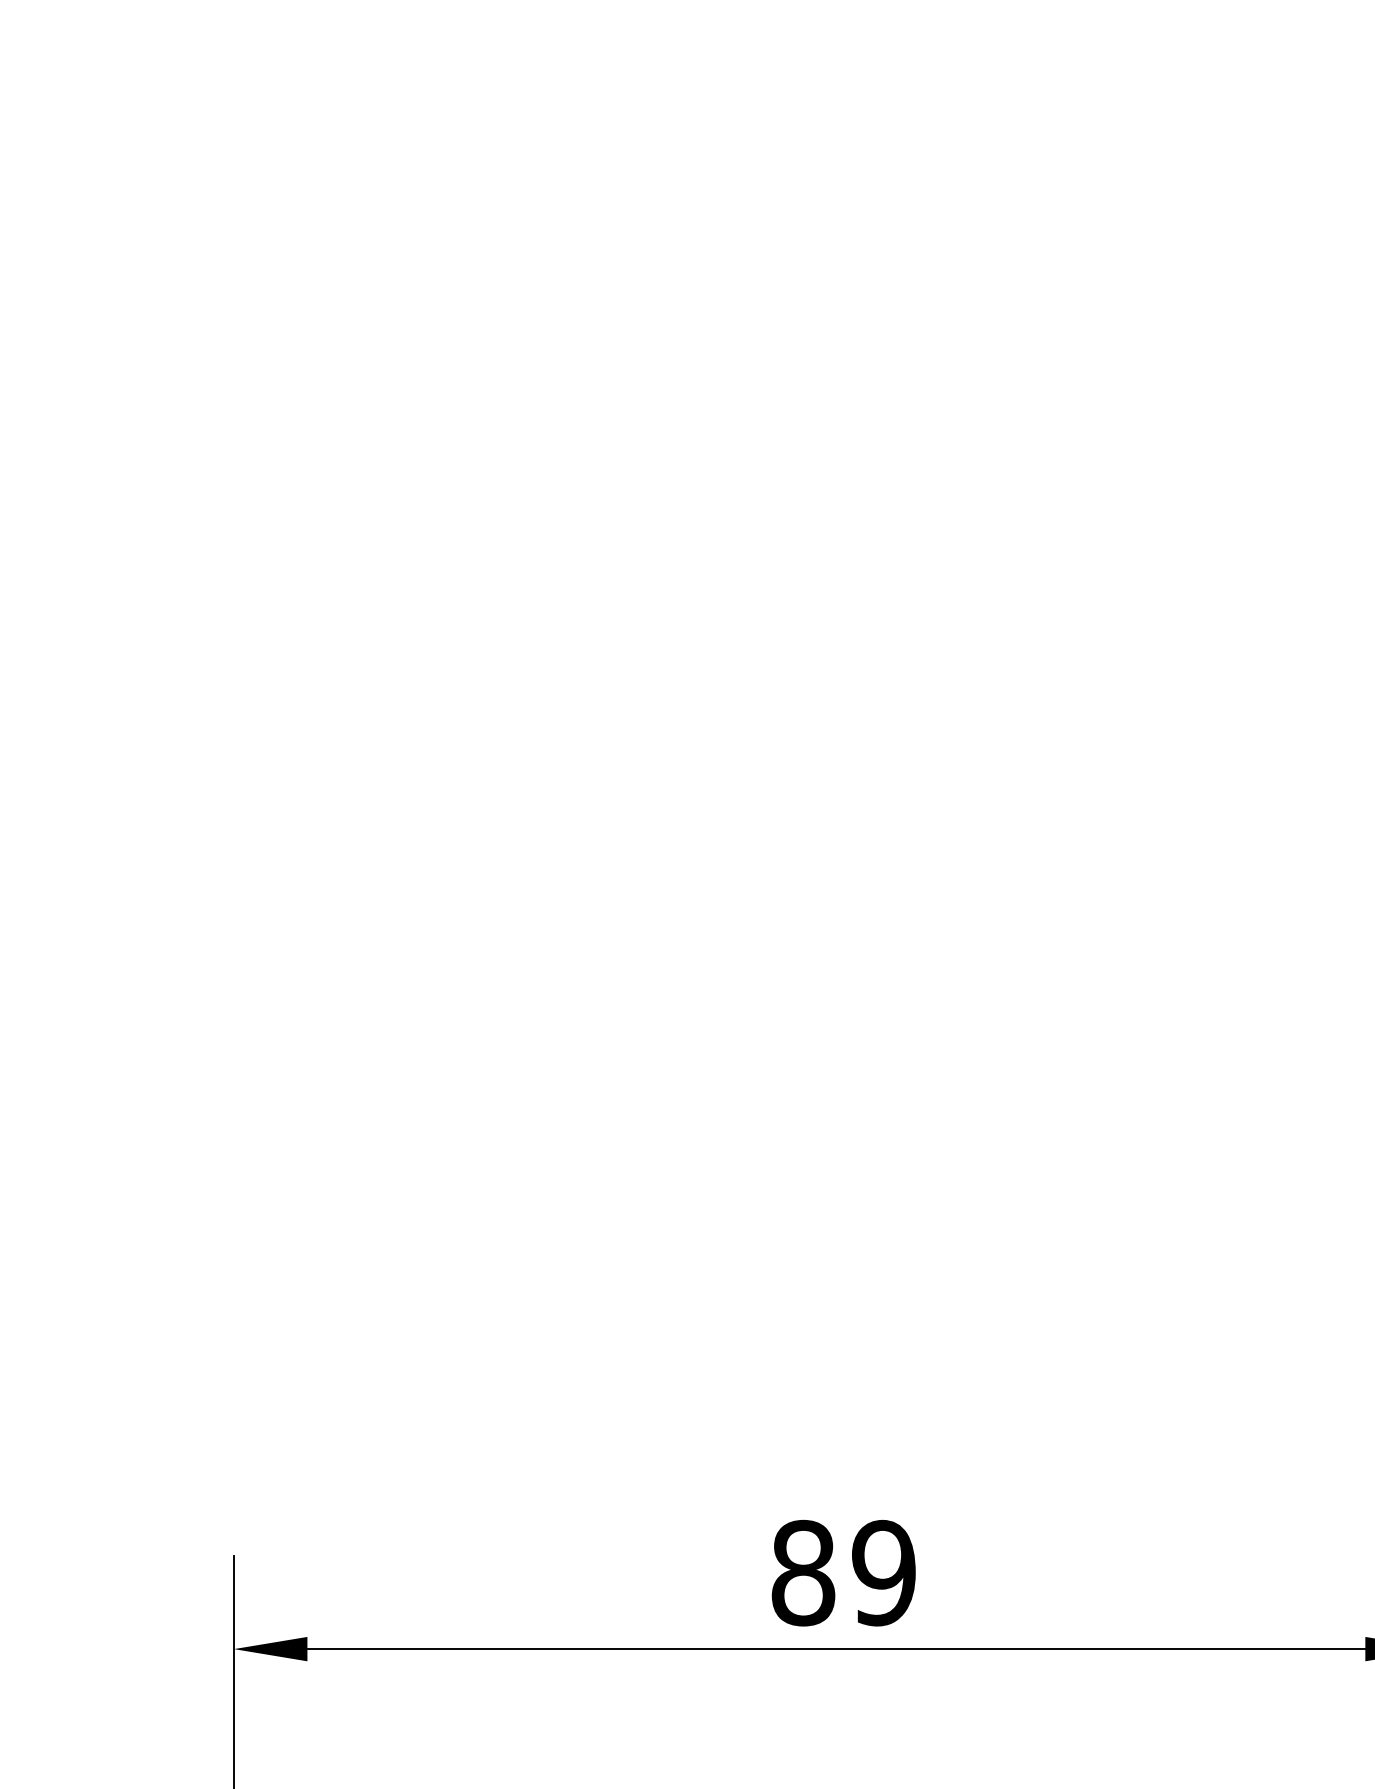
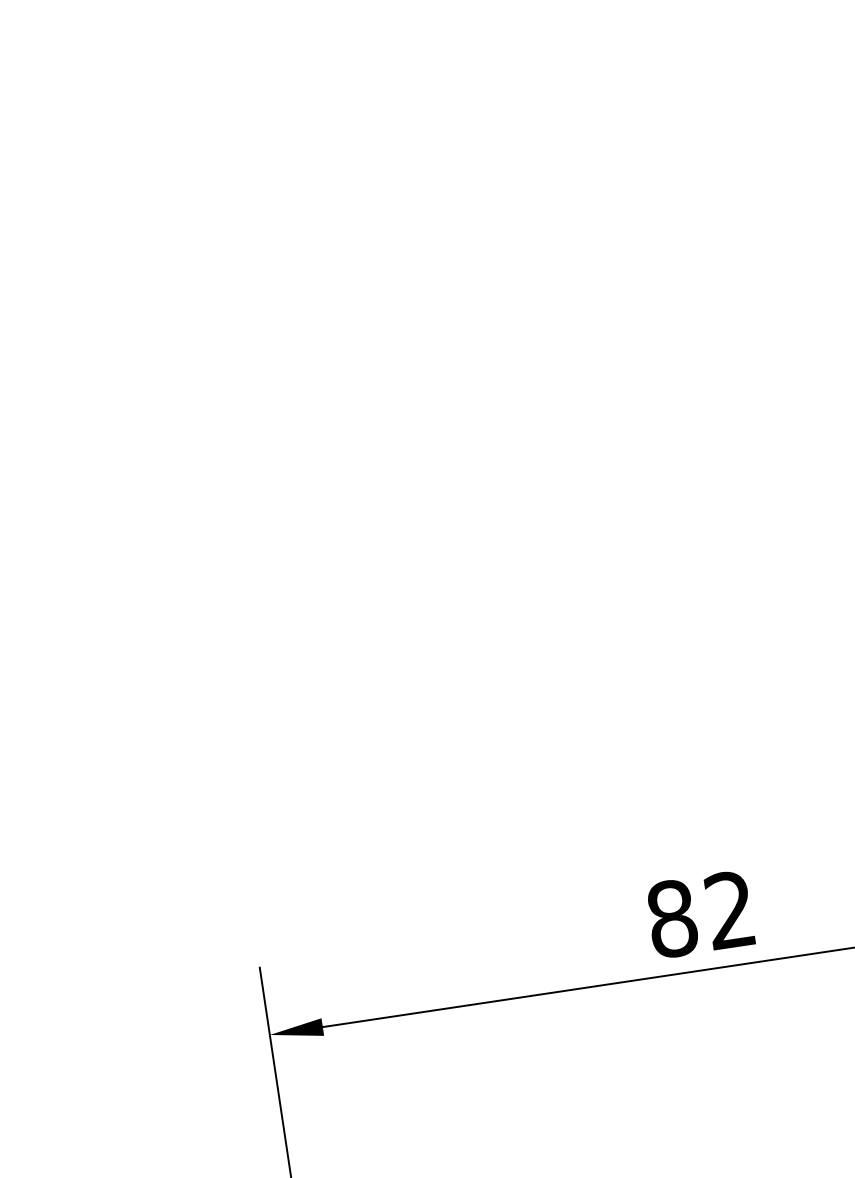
text: (883, 1572) -> (729, 909), 89 -> 82

